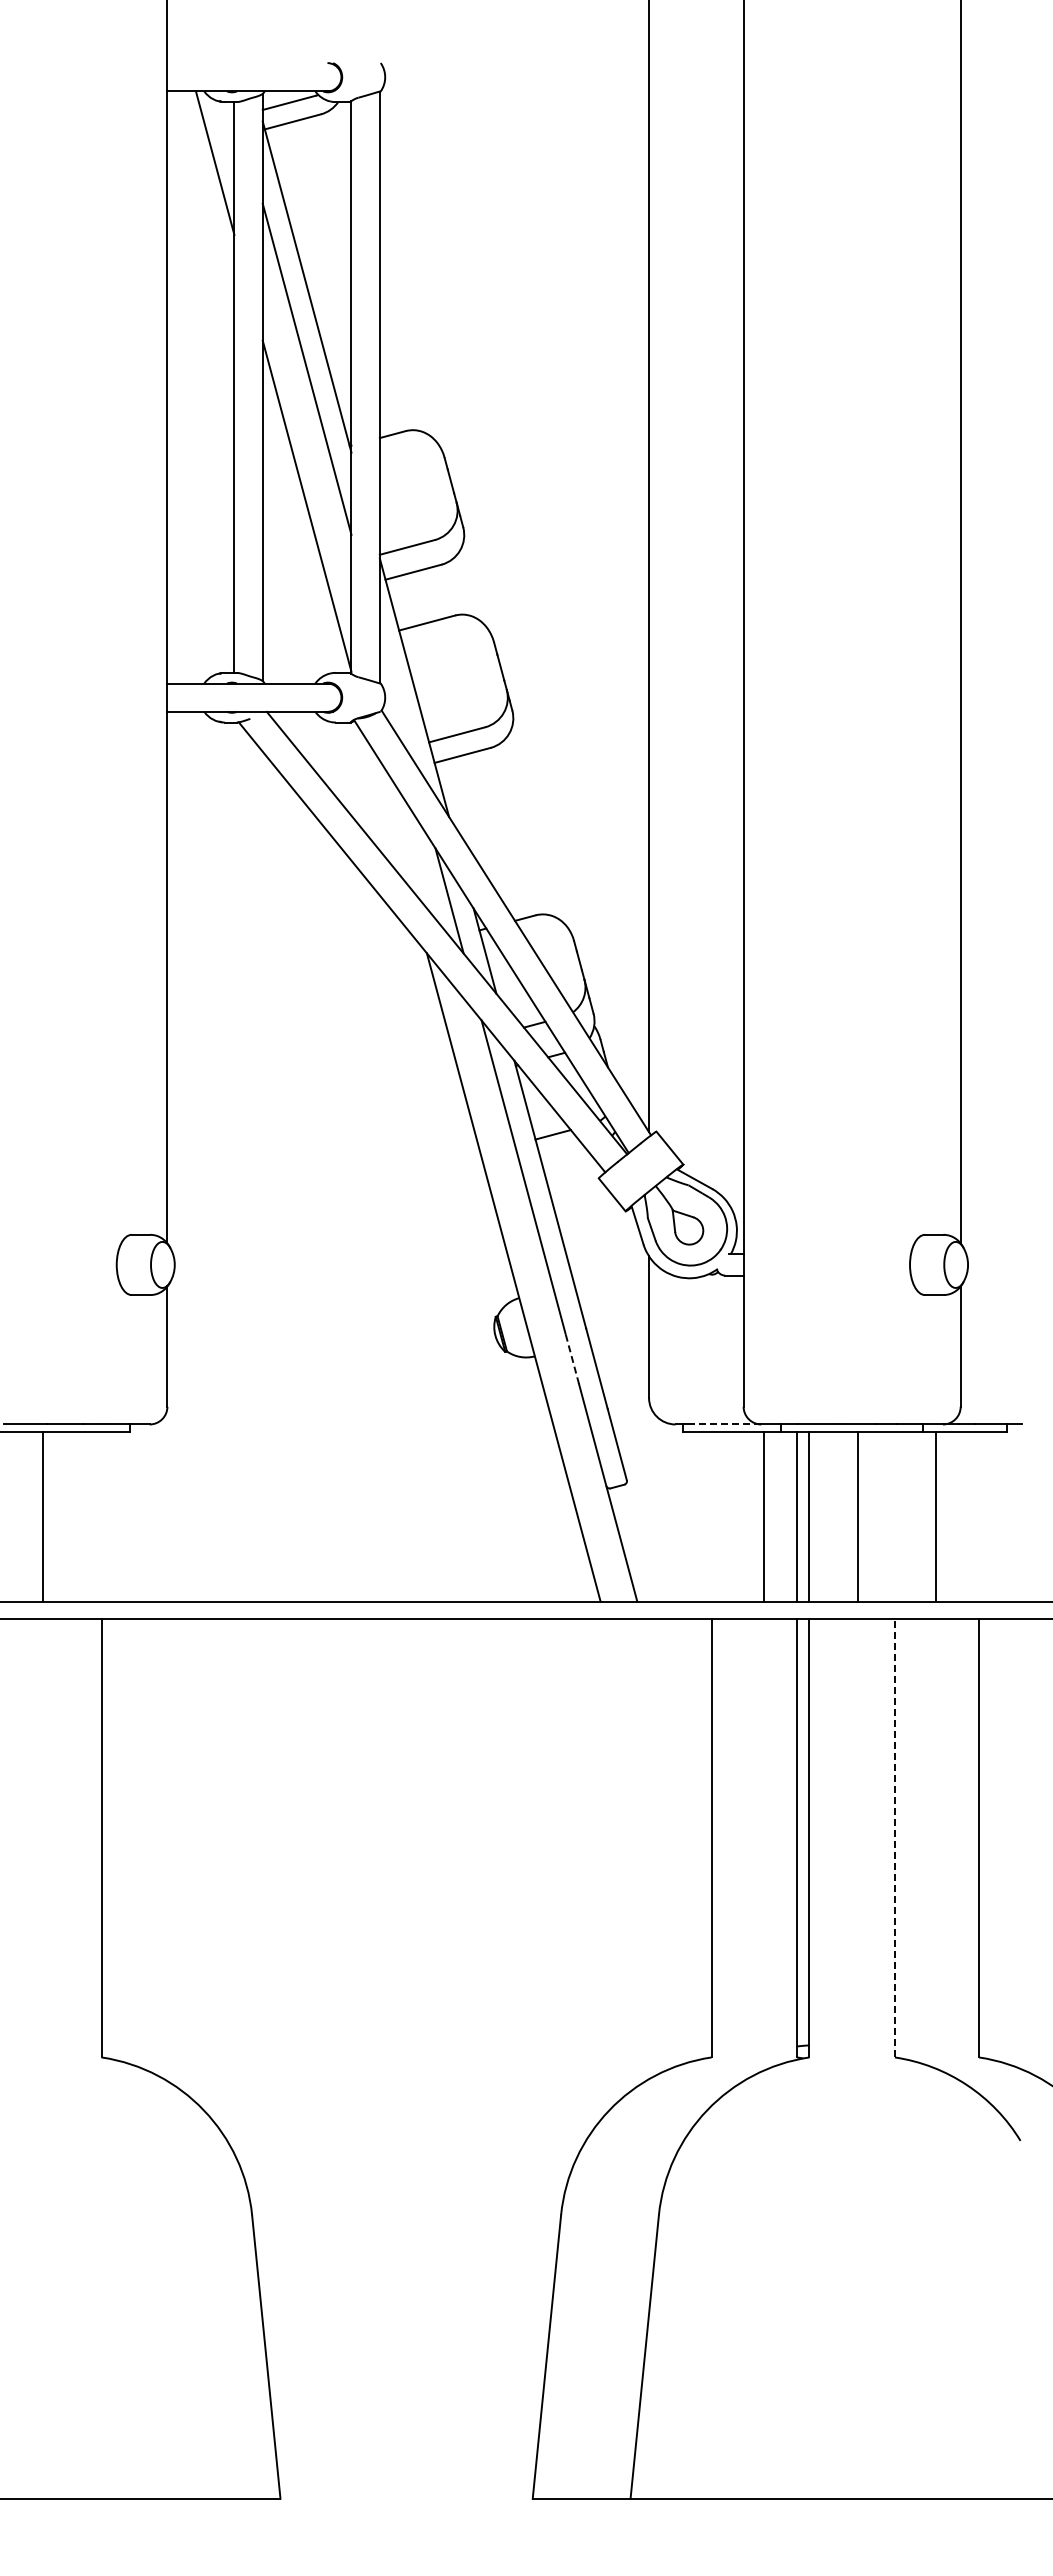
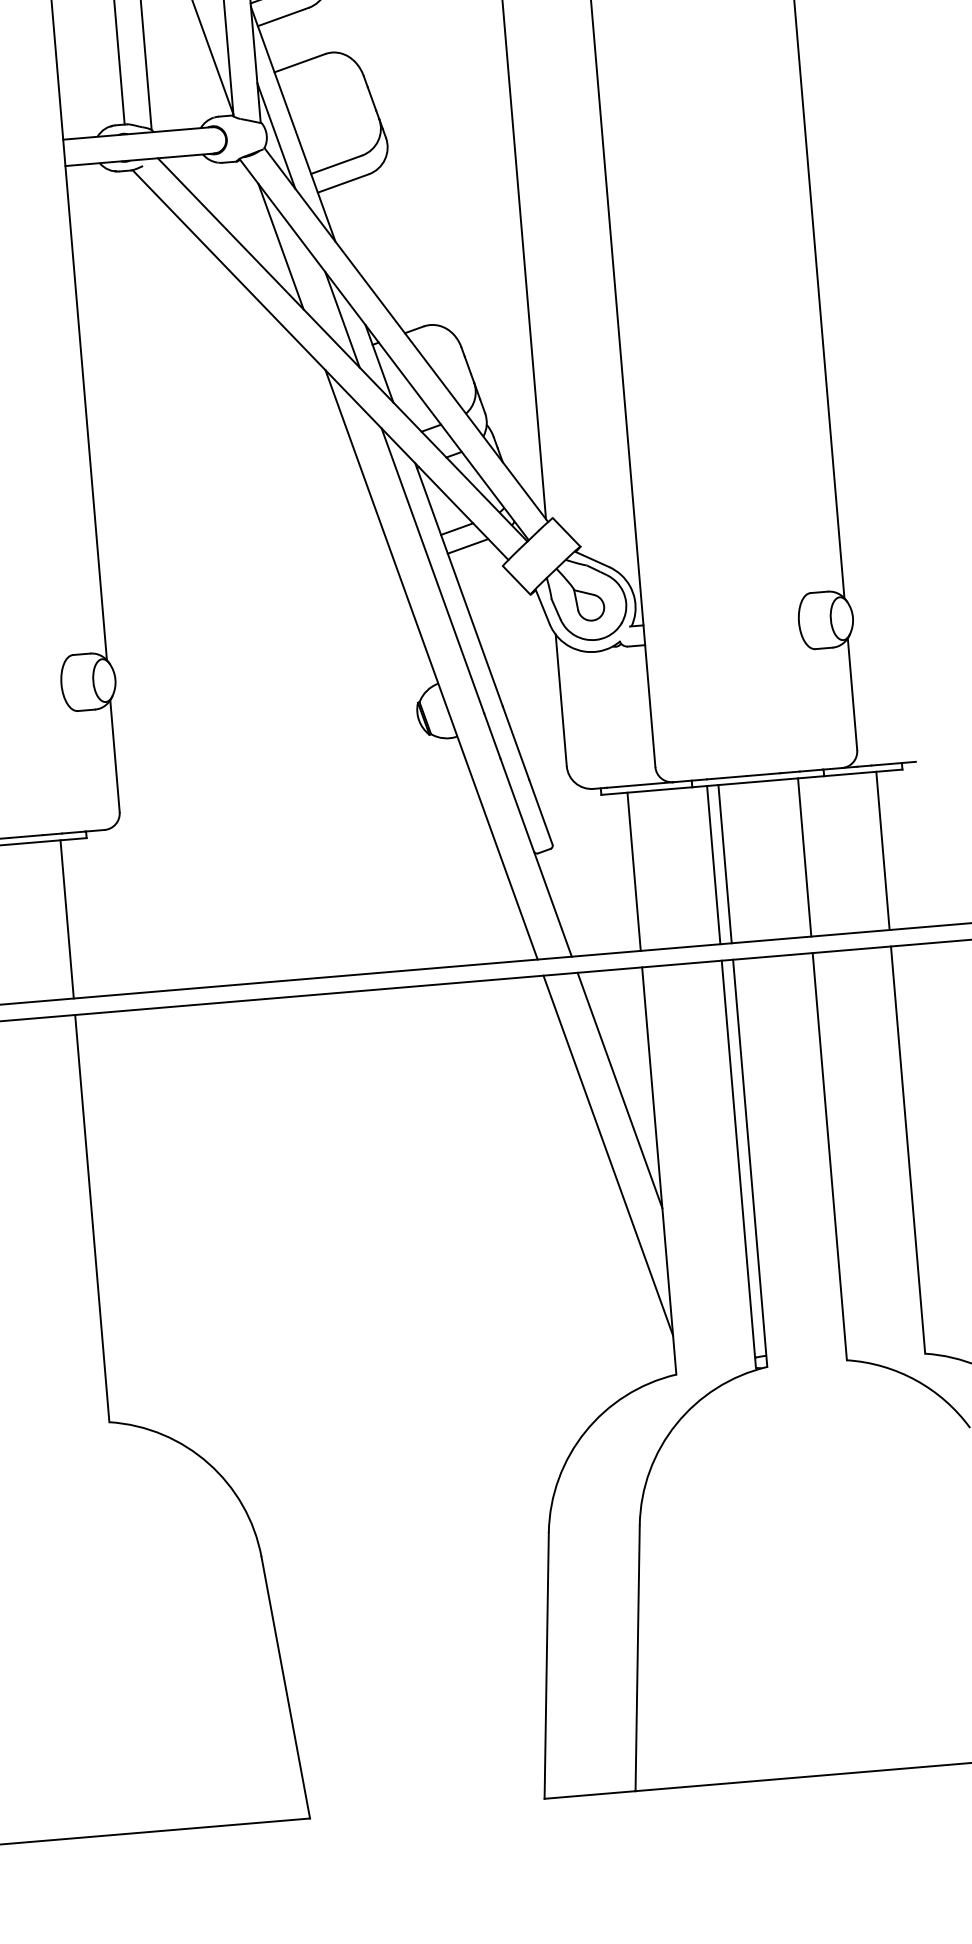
line: (394, 698) -> (275, 135), added
line: (389, 817) -> (280, 246), added
line: (563, 1154) -> (468, 546), added
line: (572, 1358) -> (492, 735), dashed -> solid
line: (725, 1424) -> (639, 785), dashed -> solid
line: (42, 1516) -> (66, 919), moved
line: (763, 1516) -> (634, 871), moved
line: (857, 1516) -> (804, 857), moved
line: (936, 1516) -> (883, 850), moved
line: (676, 1748) -> (619, 1090), added
line: (658, 1817) -> (608, 1155), added
line: (894, 1838) -> (829, 1156), dashed -> solid

